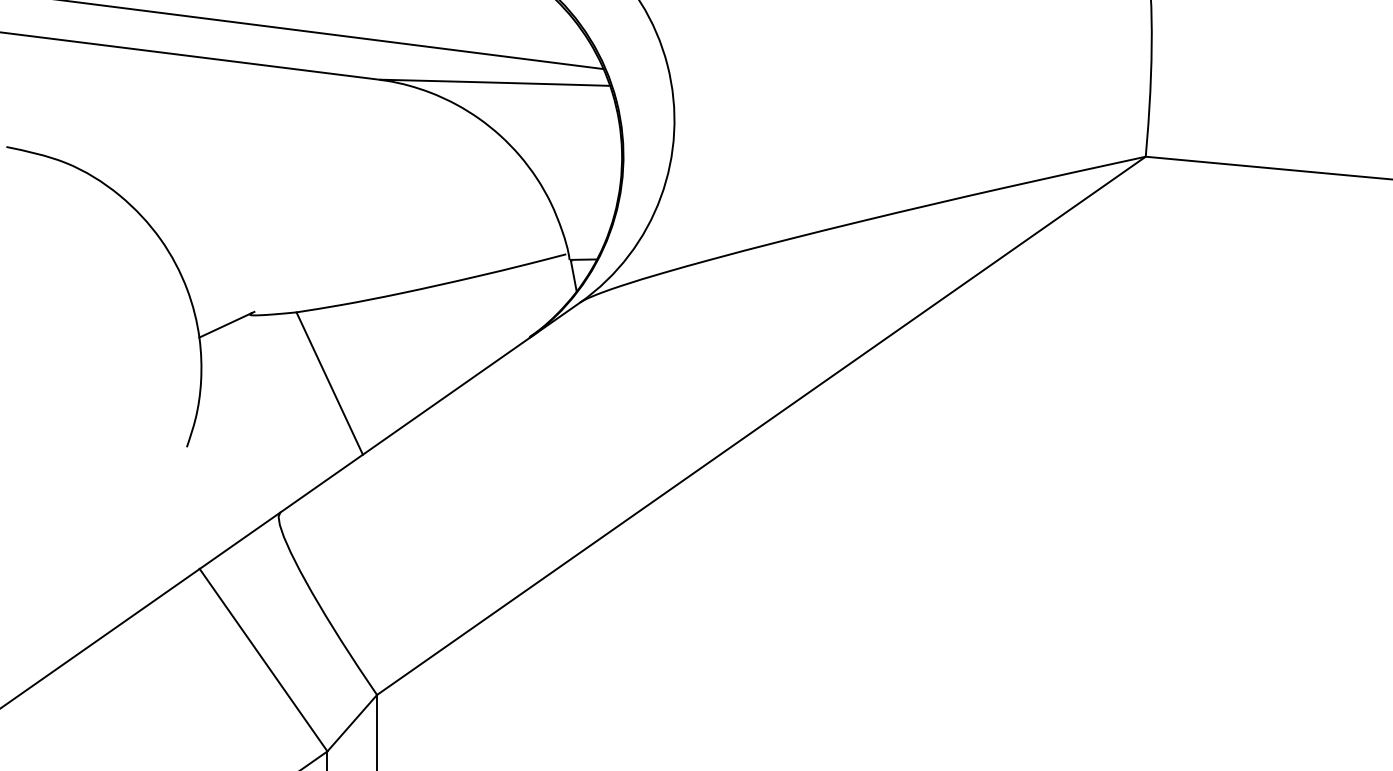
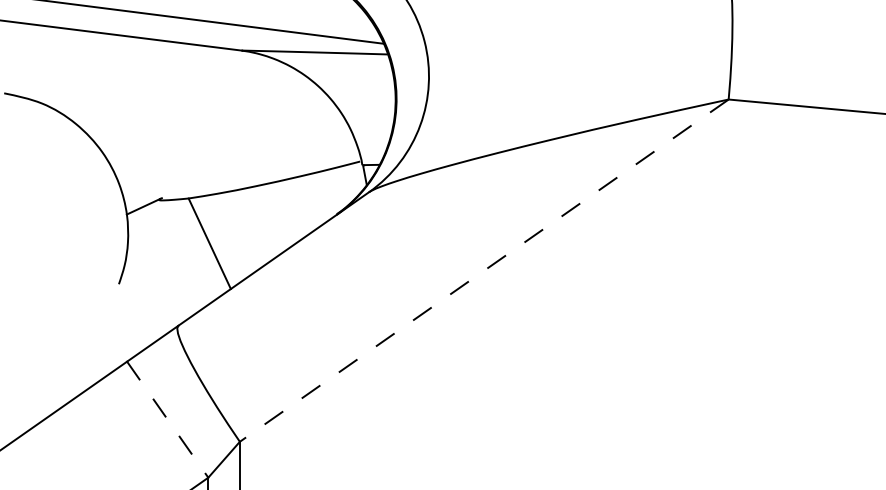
line: (760, 425) -> (483, 270), solid -> dashed
line: (263, 659) -> (167, 419), solid -> dashed

